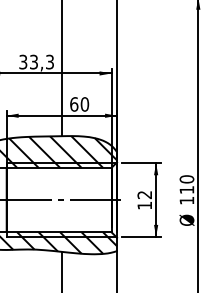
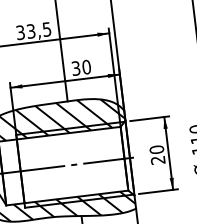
text: (49, 61) -> (46, 28), 33,3 -> 33,5
text: (74, 104) -> (76, 68), 60 -> 30
text: (144, 199) -> (157, 154), 12 -> 20

